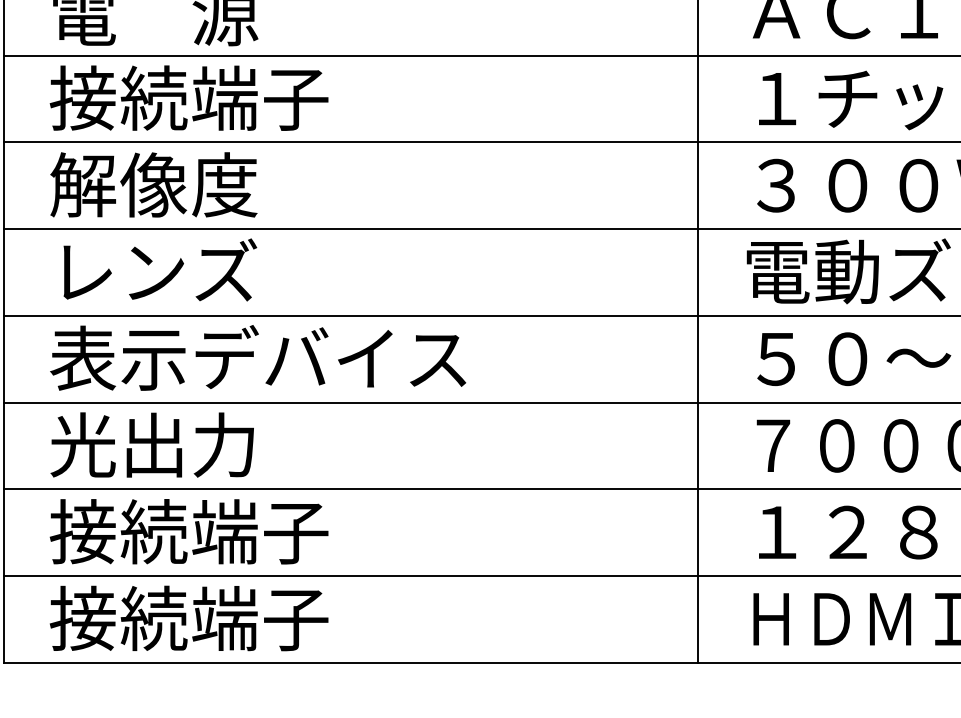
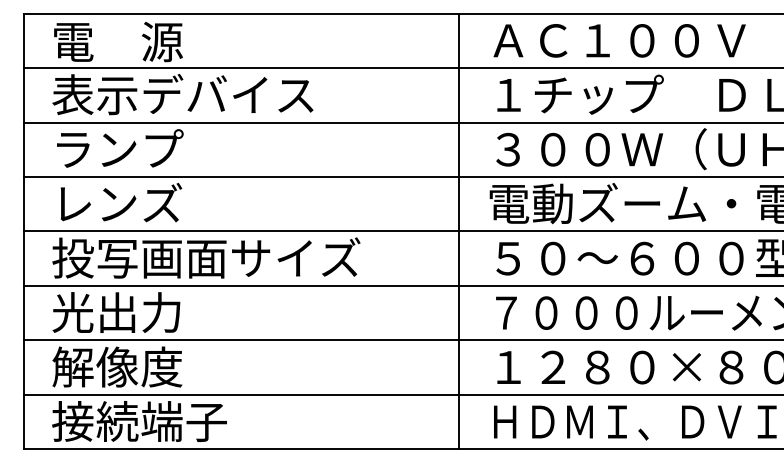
text: (257, 97) -> (182, 94), 接続端子 -> 表示デバイス
text: (154, 183) -> (117, 148), 解像度 -> ランプ
text: (295, 357) -> (206, 257), 表示デバイス -> 投写画面サイズ
text: (189, 530) -> (139, 366), 接続端子 -> 解像度

